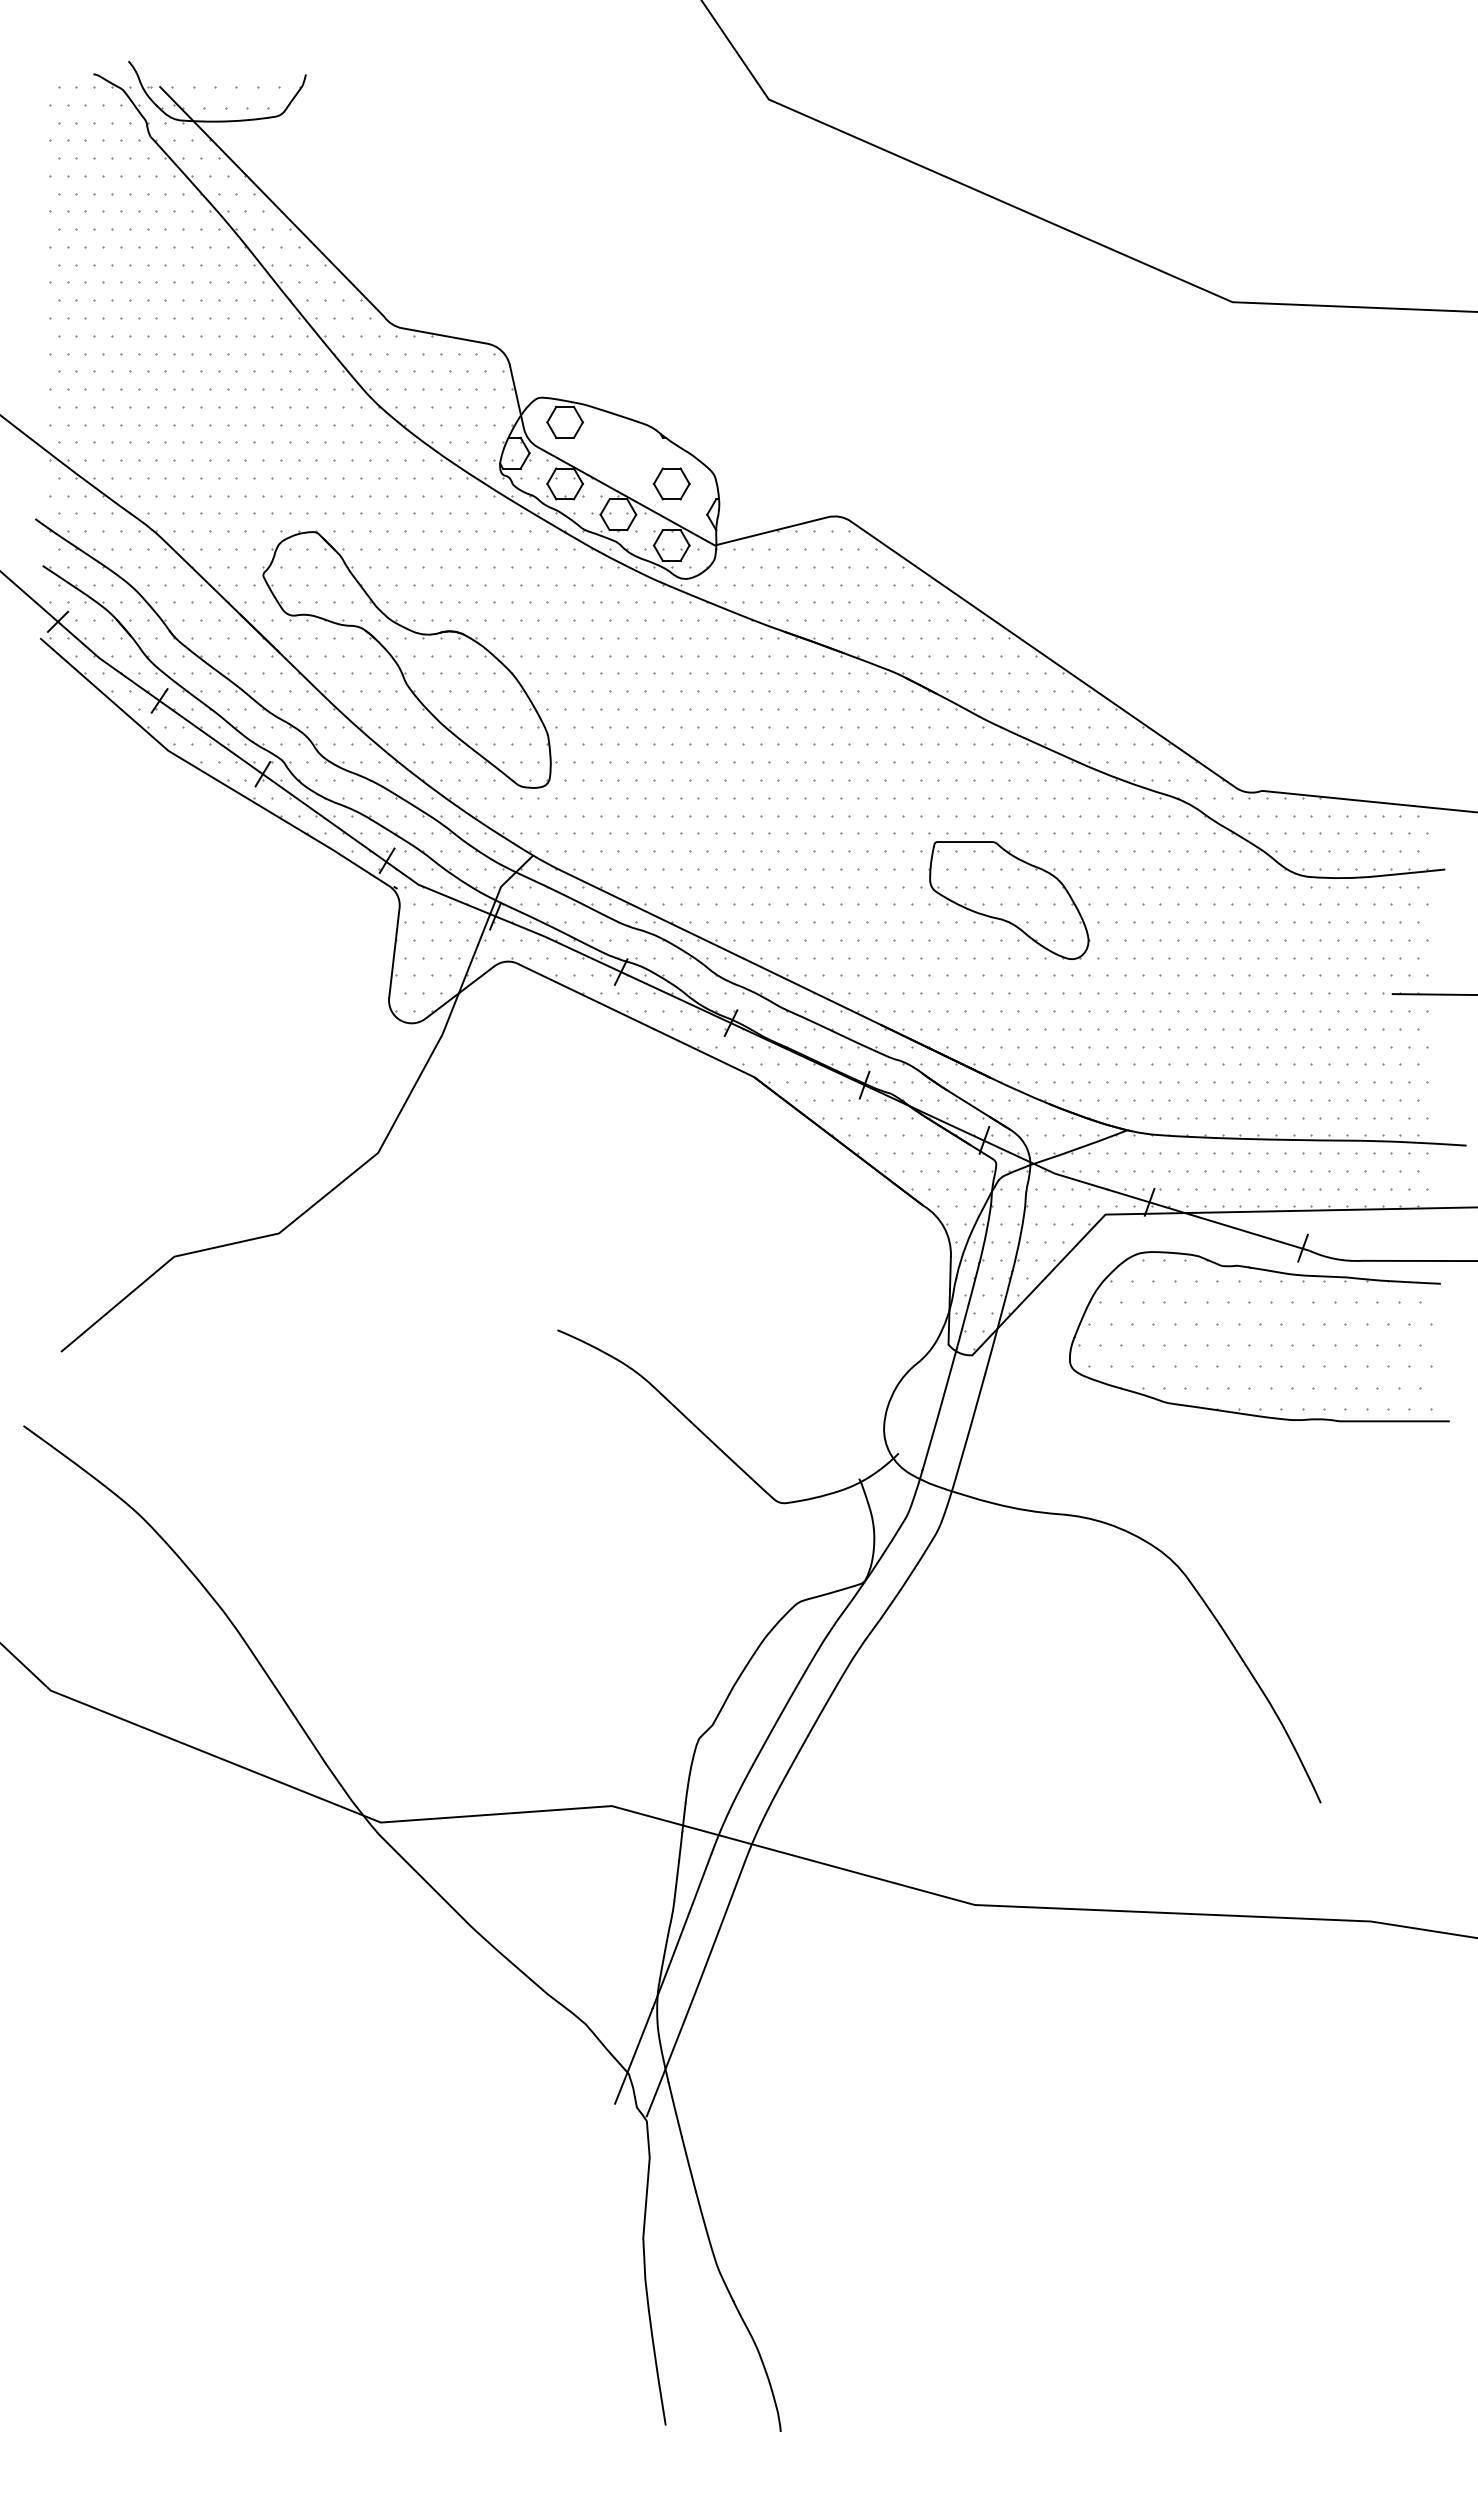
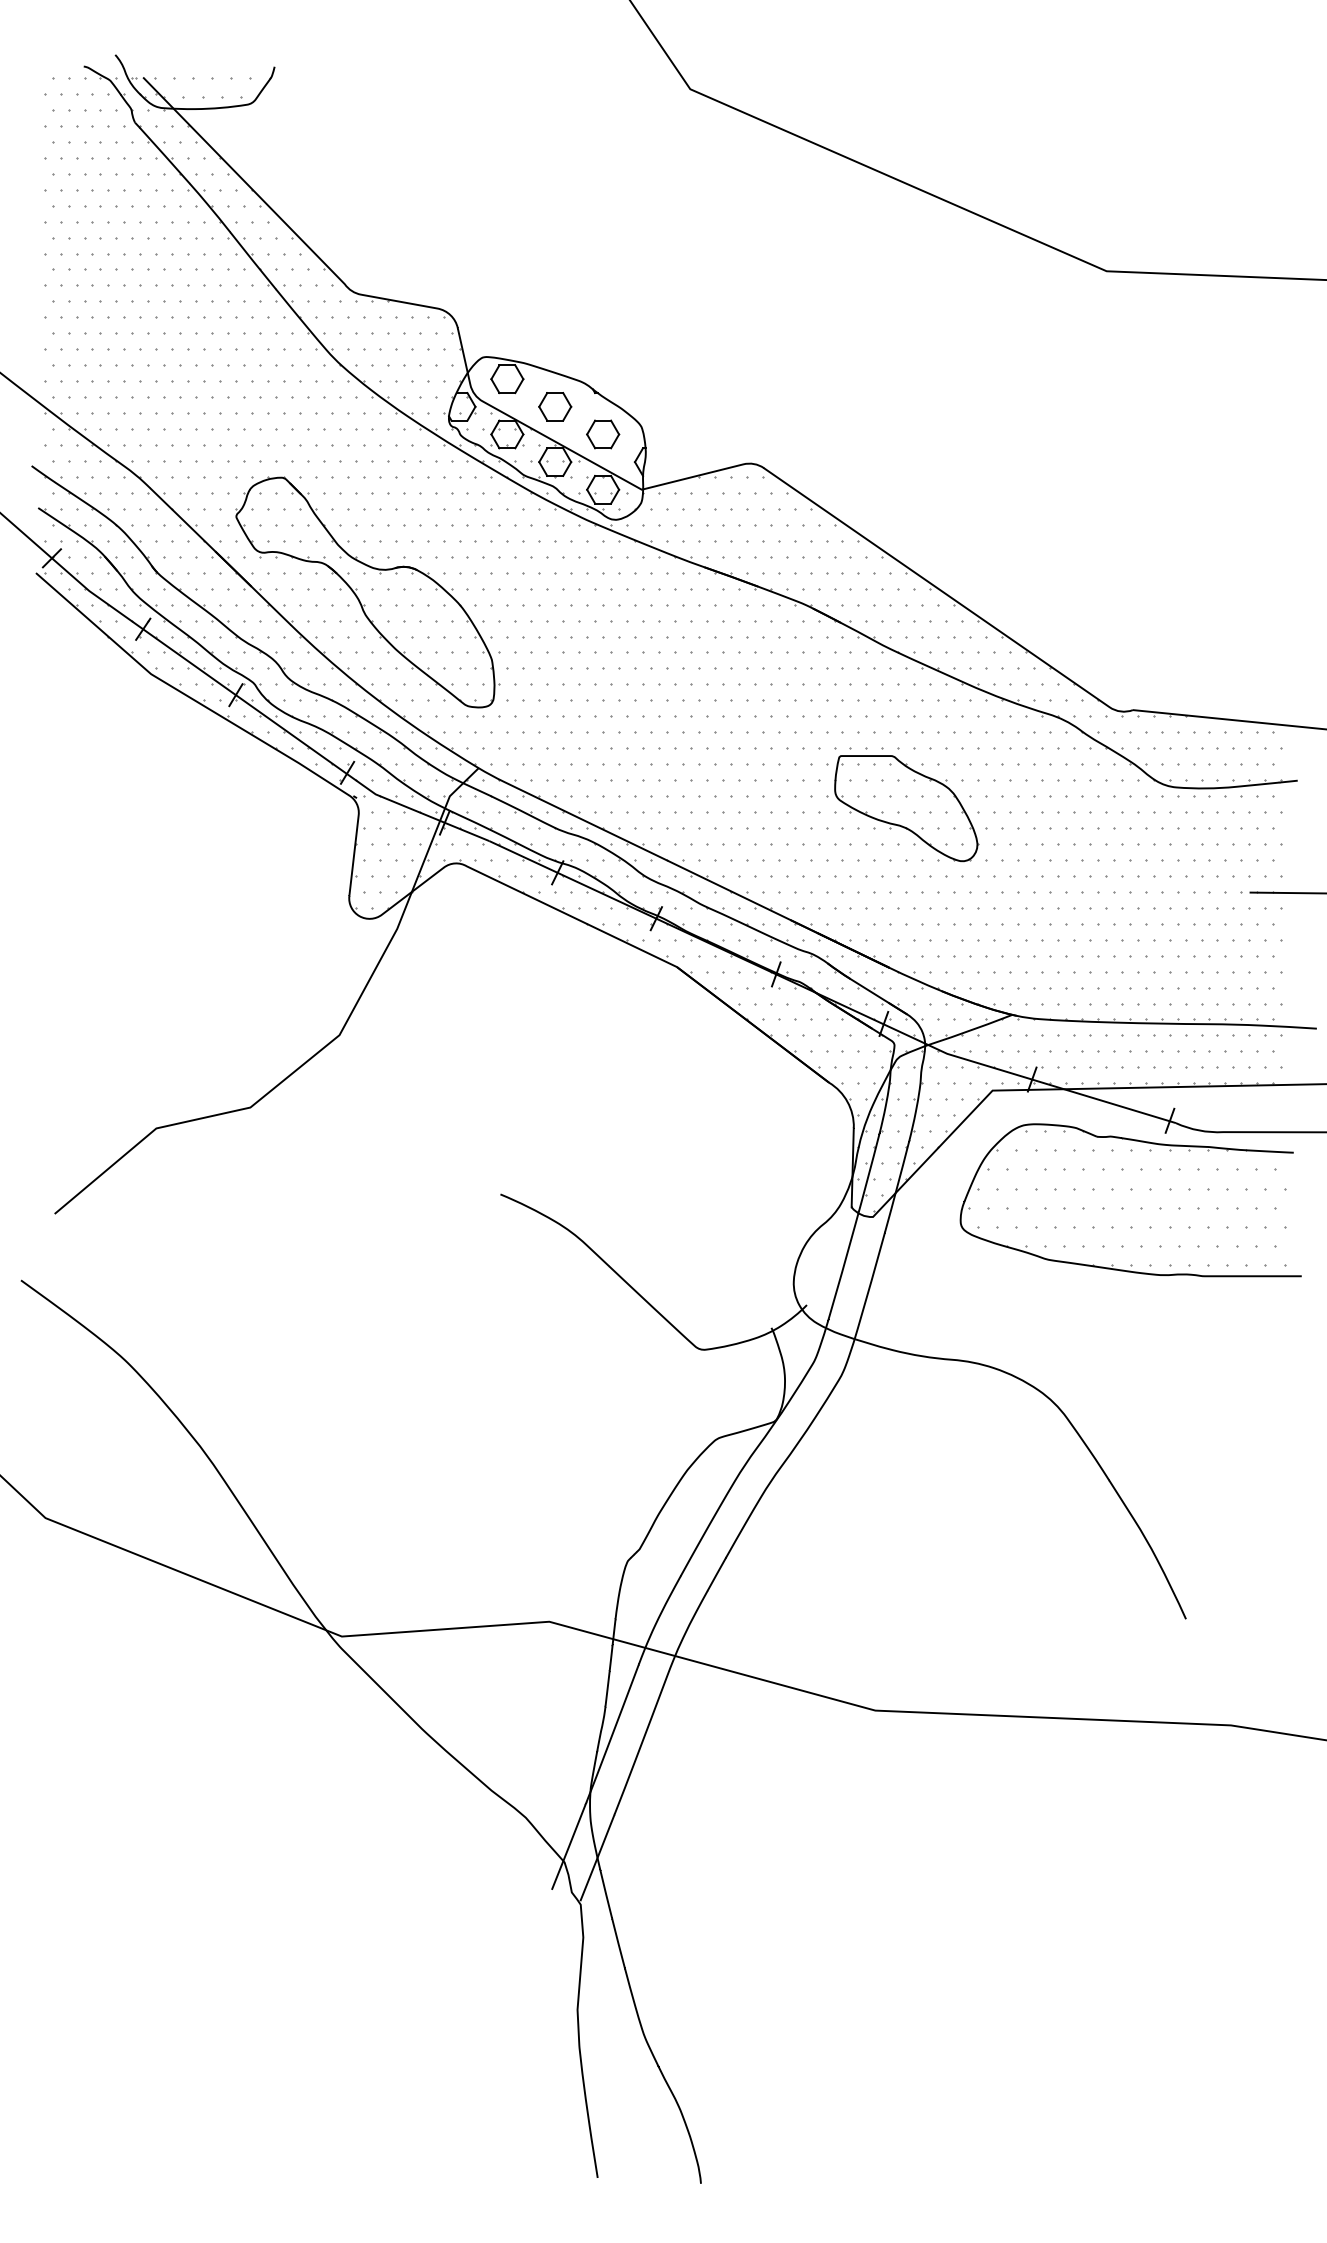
part: (618, 452) -> (555, 406), added

